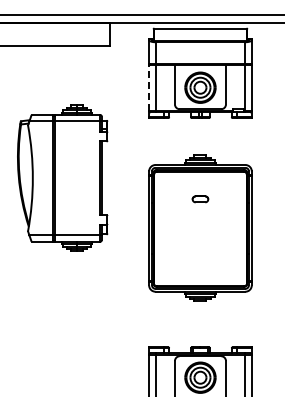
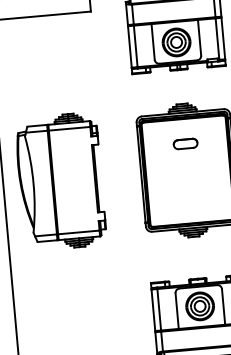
line: (149, 88) -> (130, 47), dashed -> solid
part: (62, 177) -> (60, 181), moved
part: (200, 199) -> (185, 144), size x1.67

